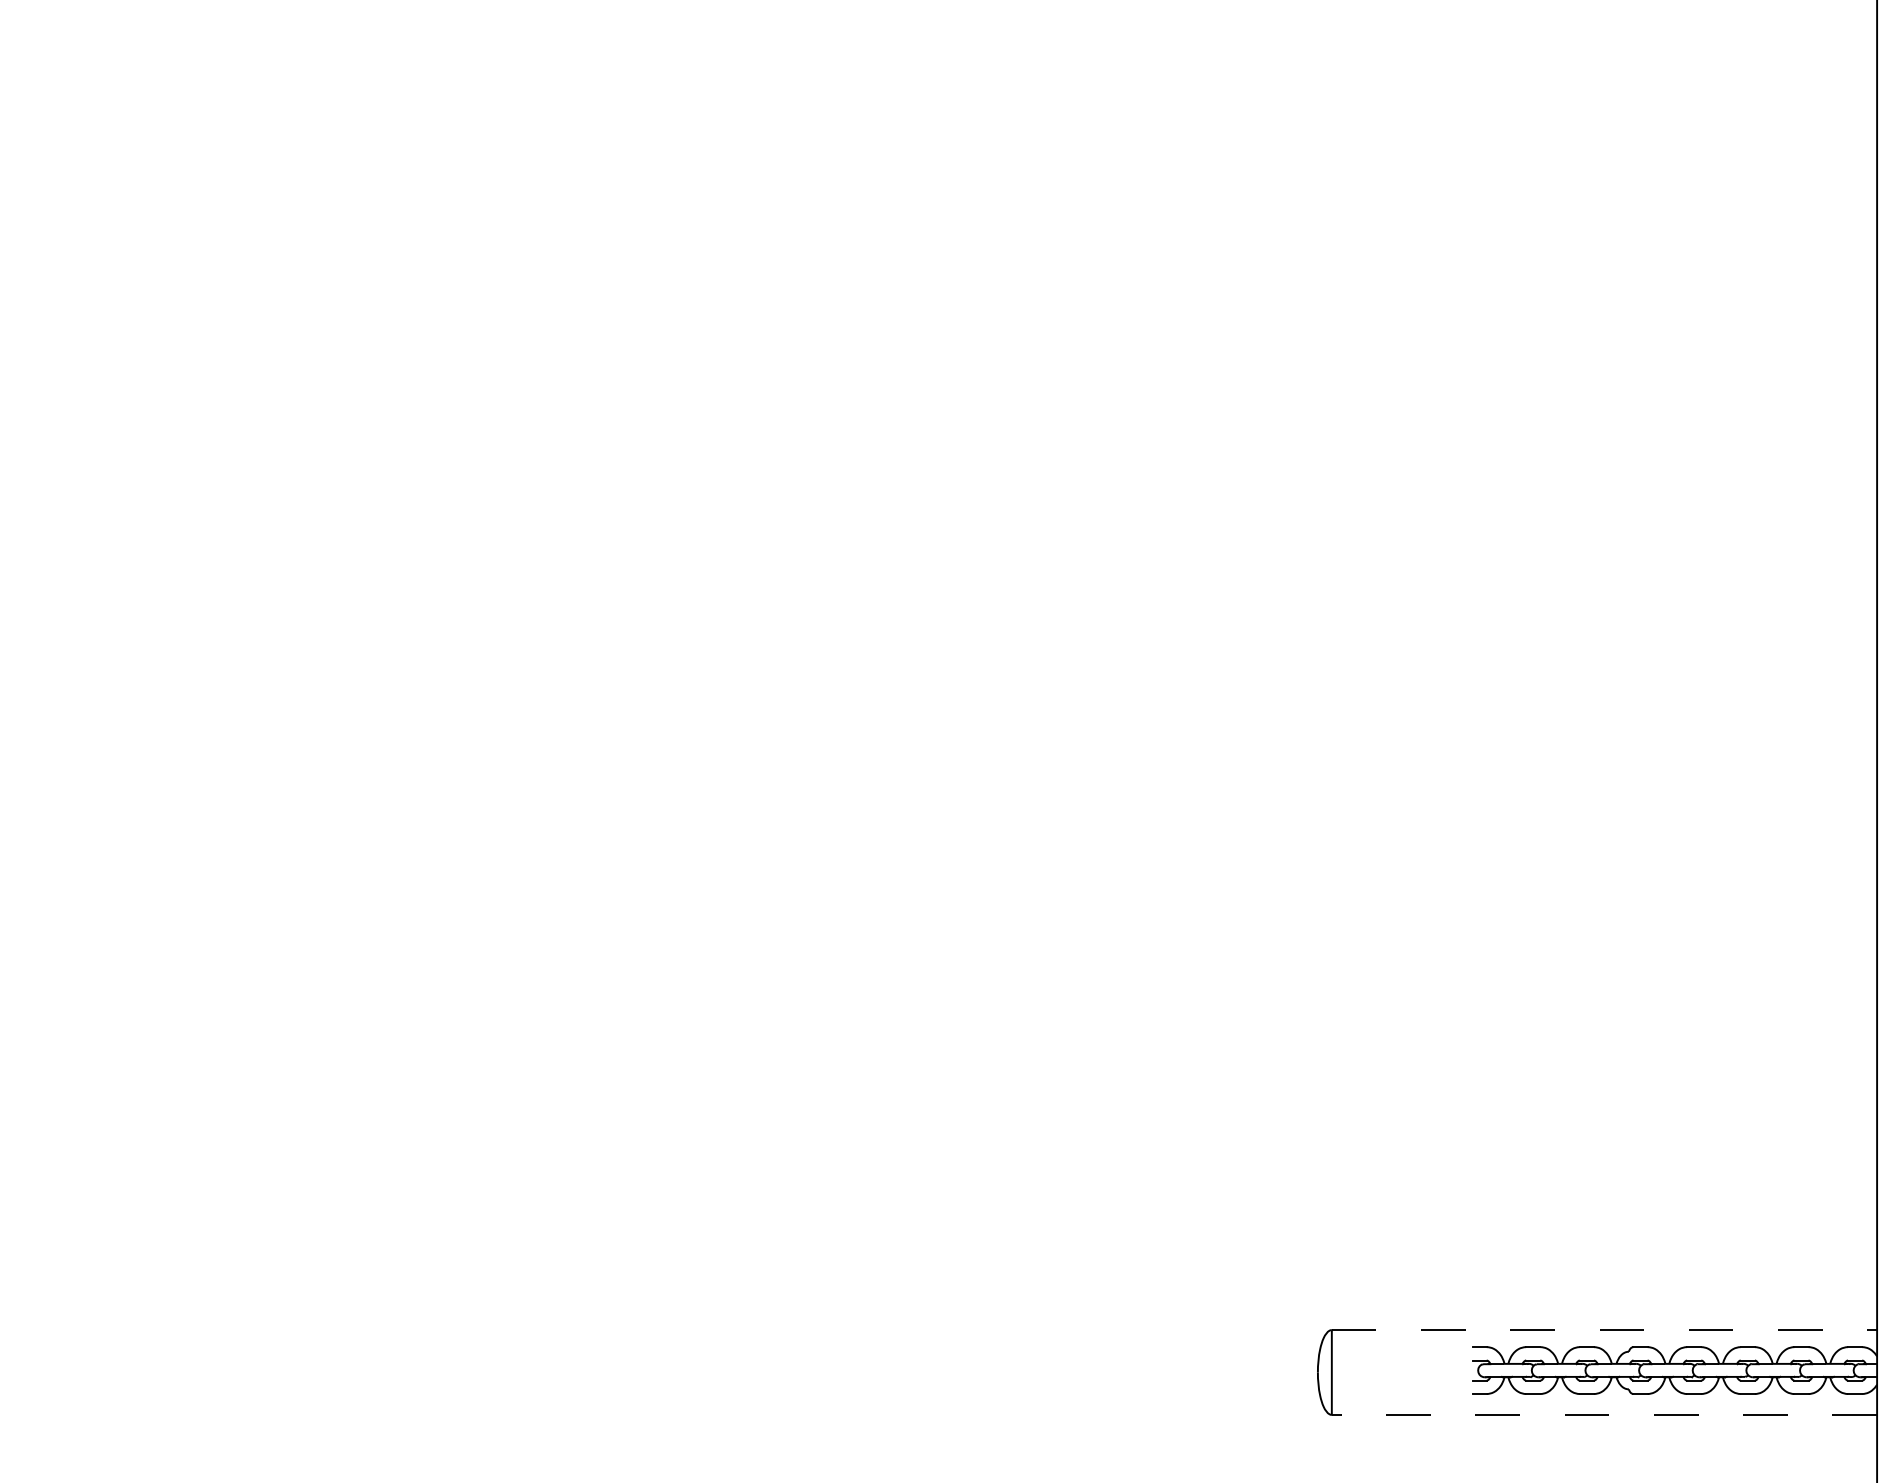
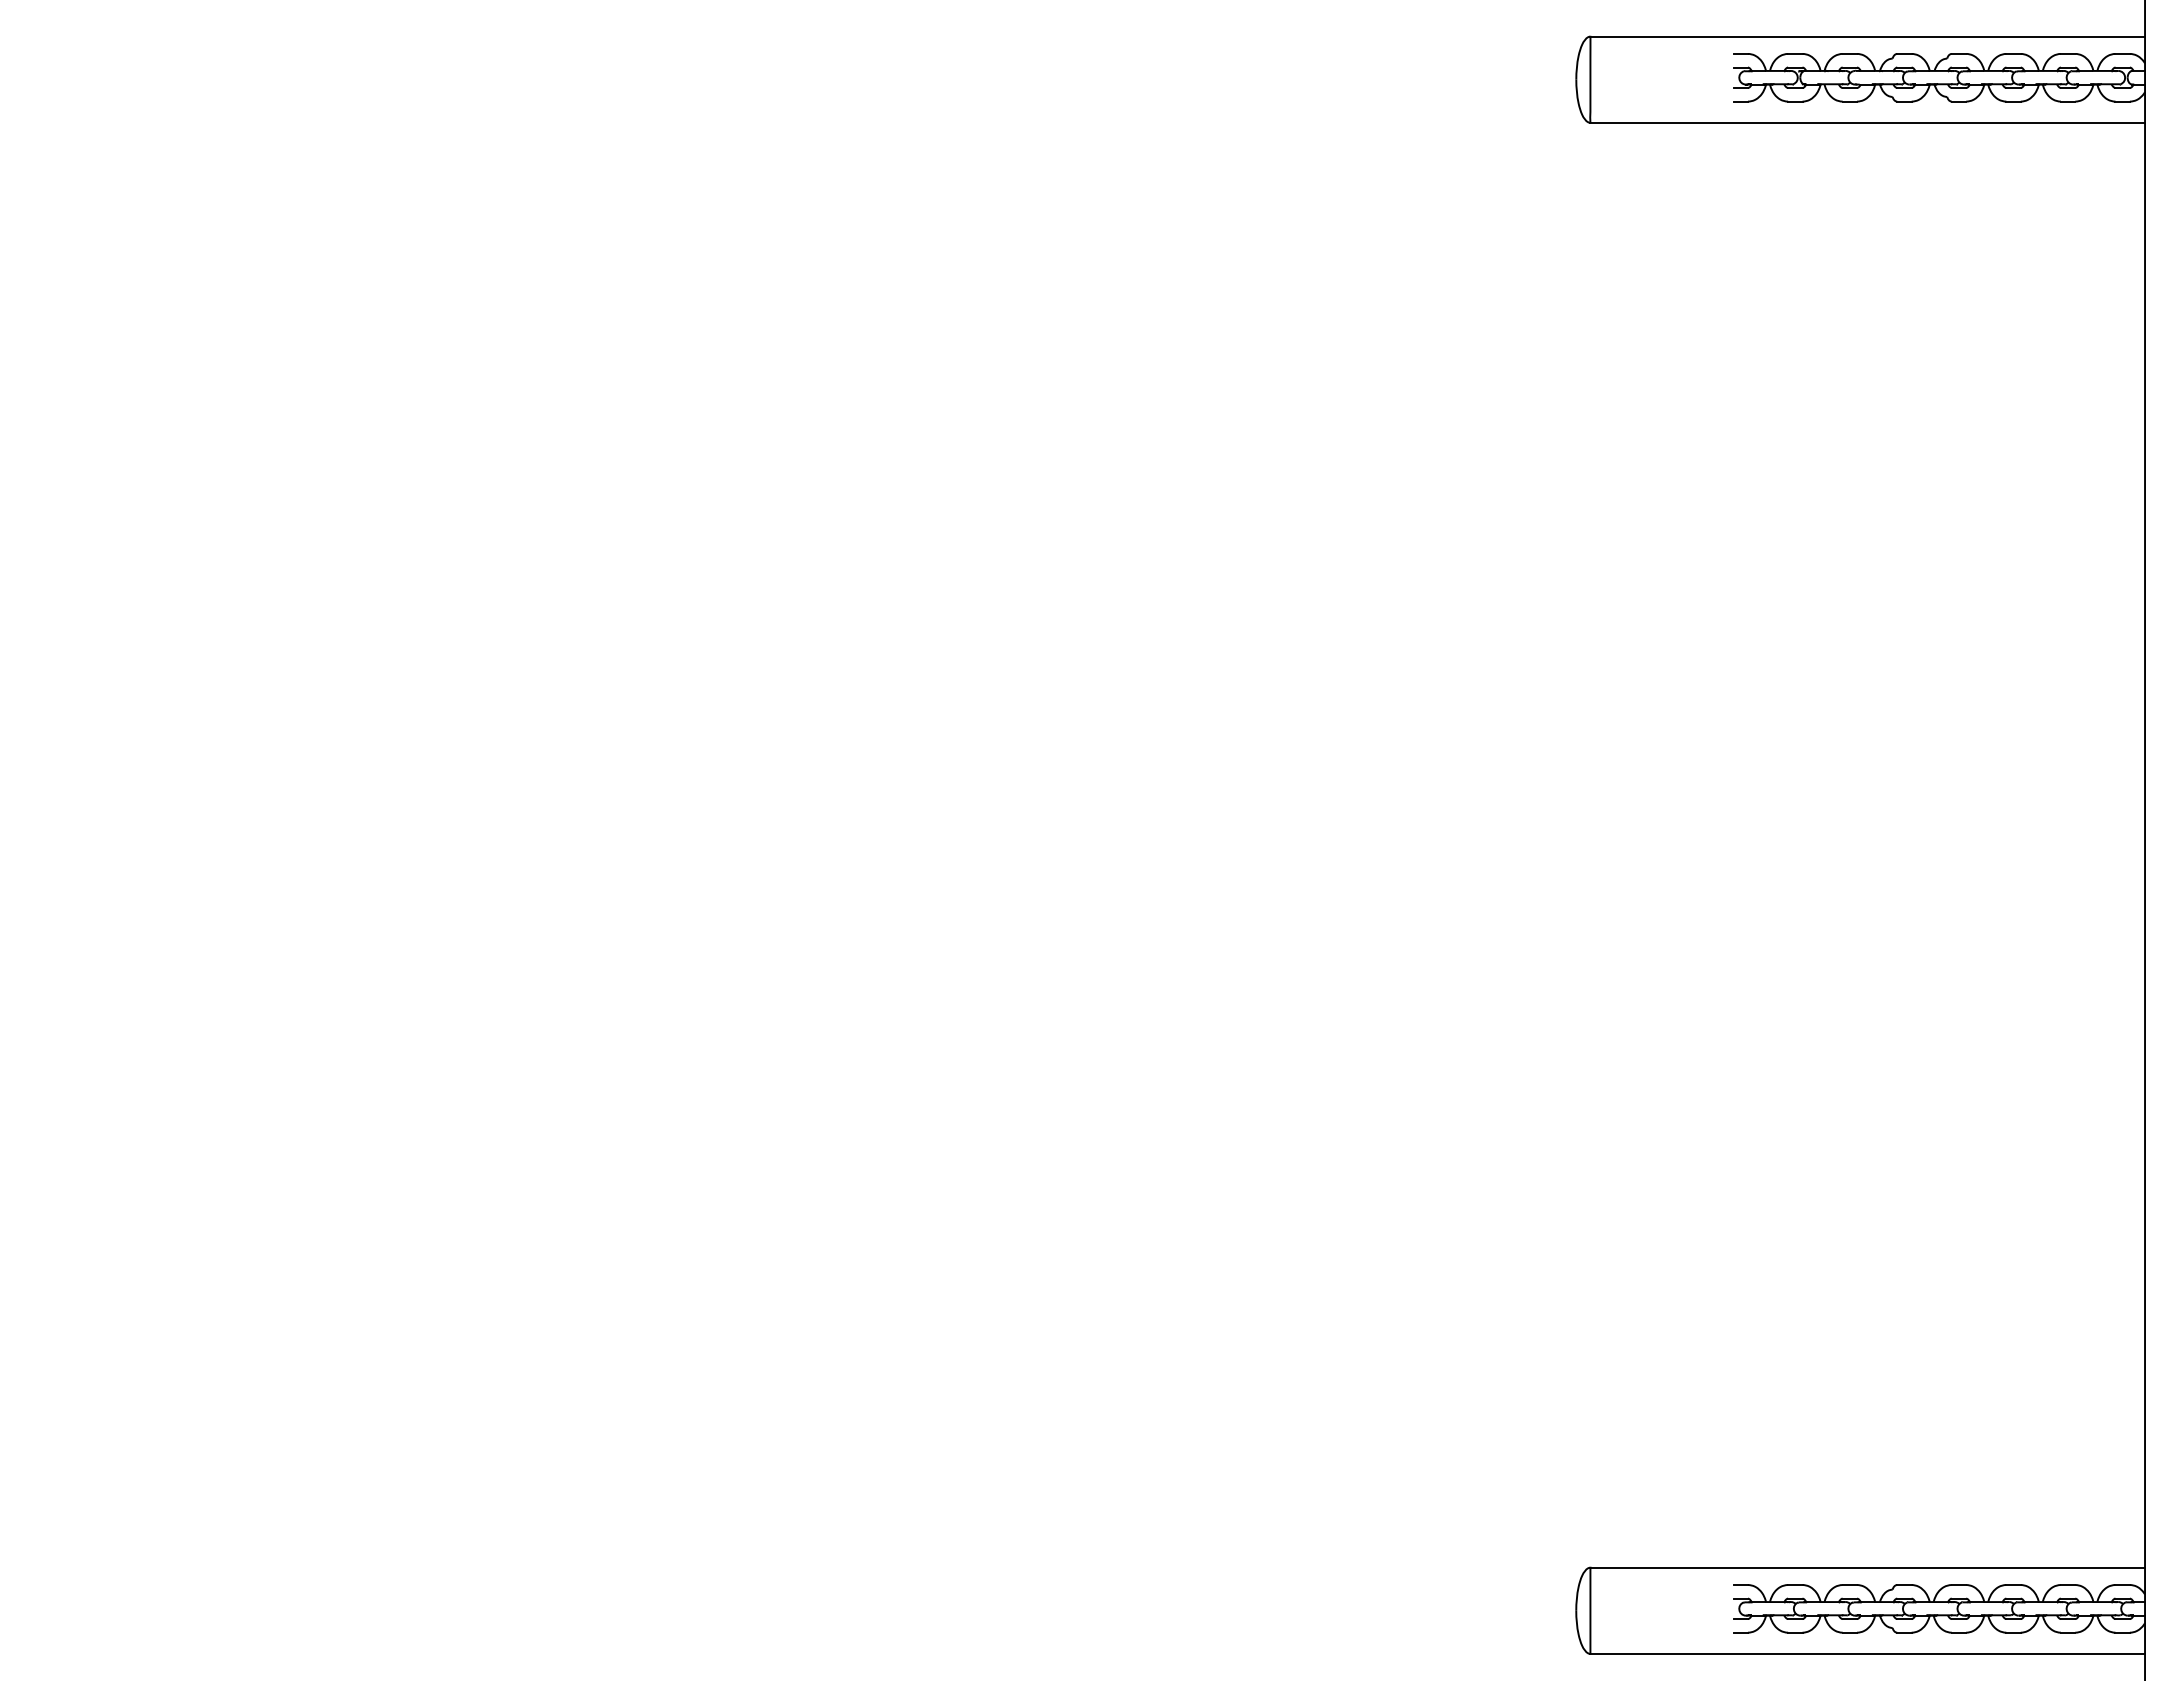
line: (1605, 1329) -> (1868, 1567), dashed -> solid
line: (1604, 1414) -> (1867, 1653), dashed -> solid

